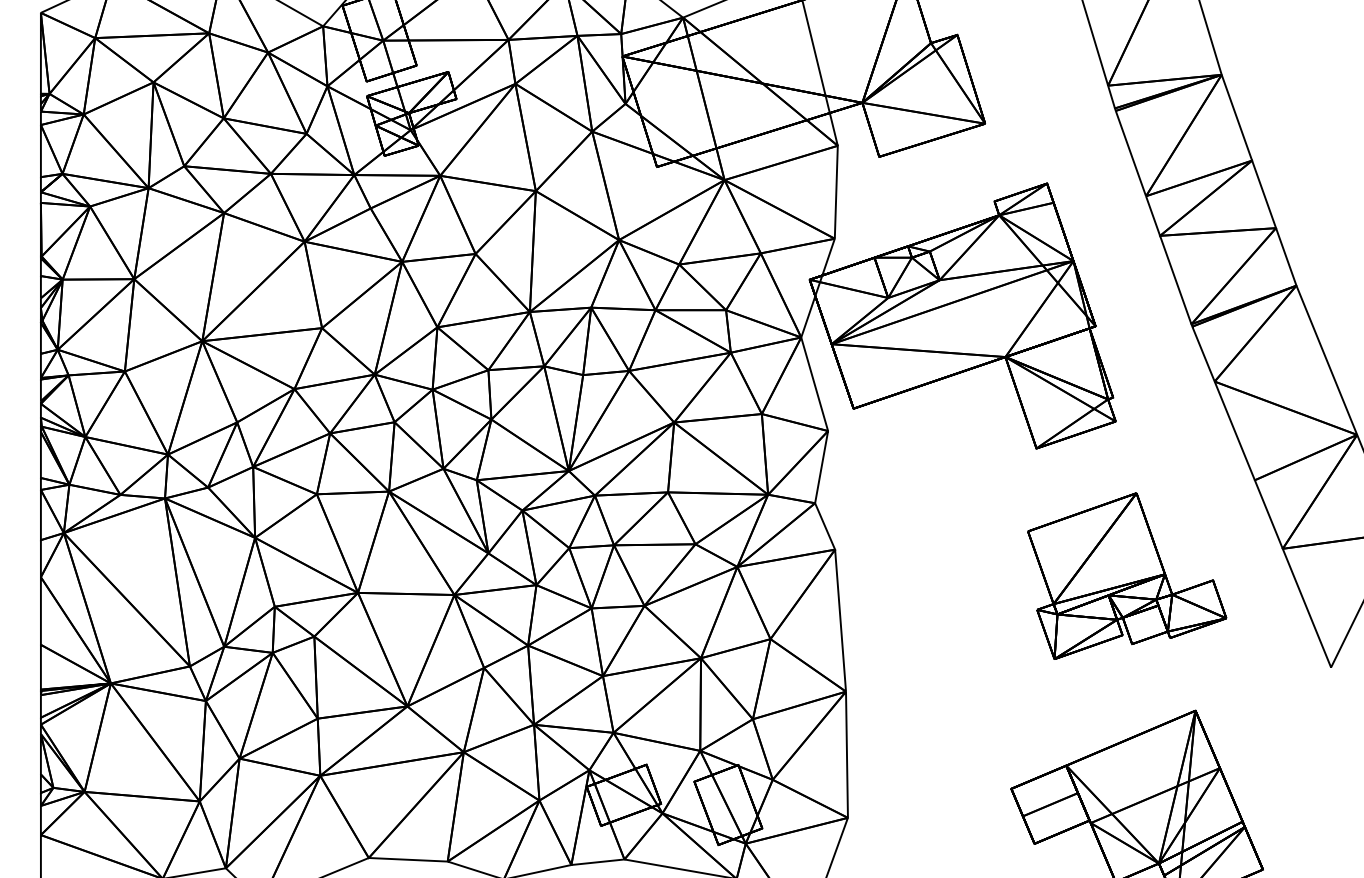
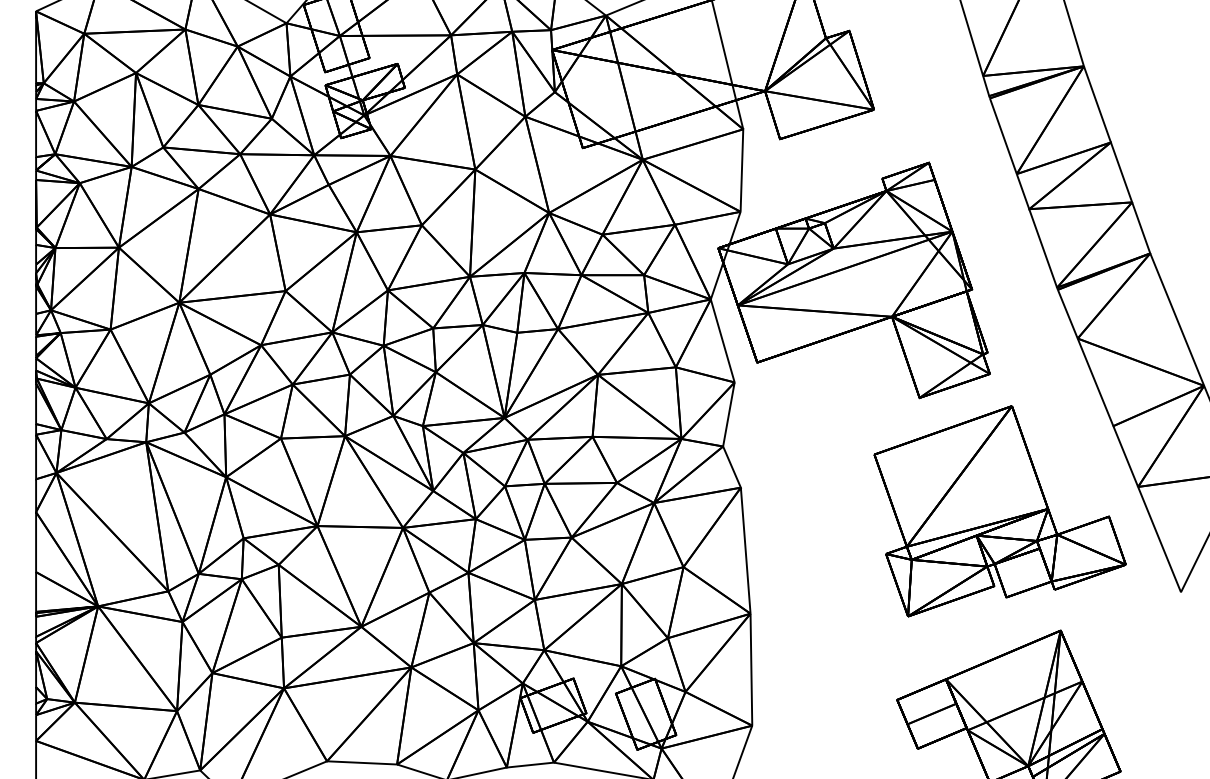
part: (1126, 575) -> (999, 510), size x1.43

